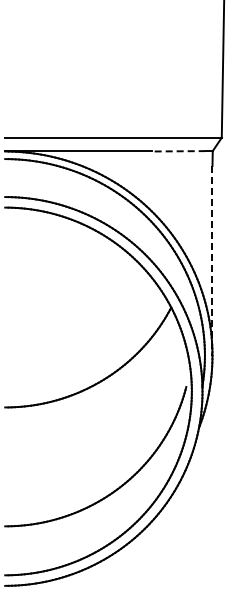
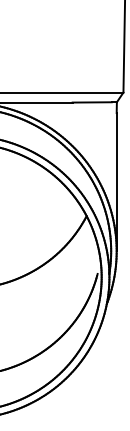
line: (178, 151) -> (91, 102), dashed -> solid
line: (212, 260) -> (116, 181), dashed -> solid

